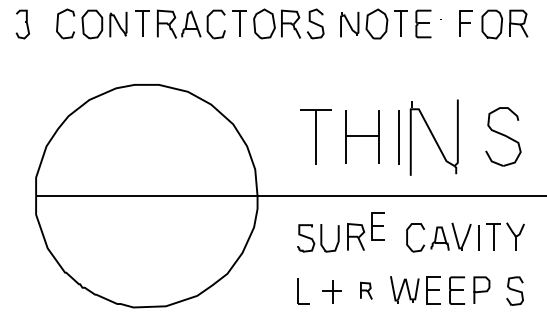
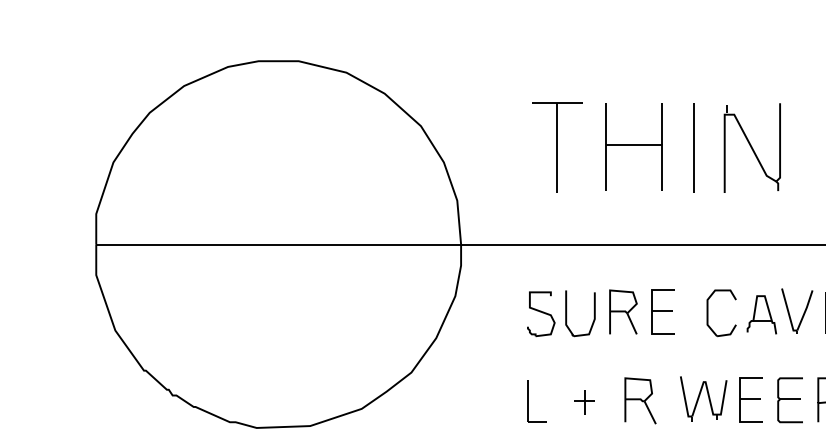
part: (434, 137) -> (752, 147), size x0.71
part: (377, 226) -> (662, 312), moved
part: (366, 290) -> (640, 400), size x1.67
part: (332, 291) -> (584, 401), size x0.62

